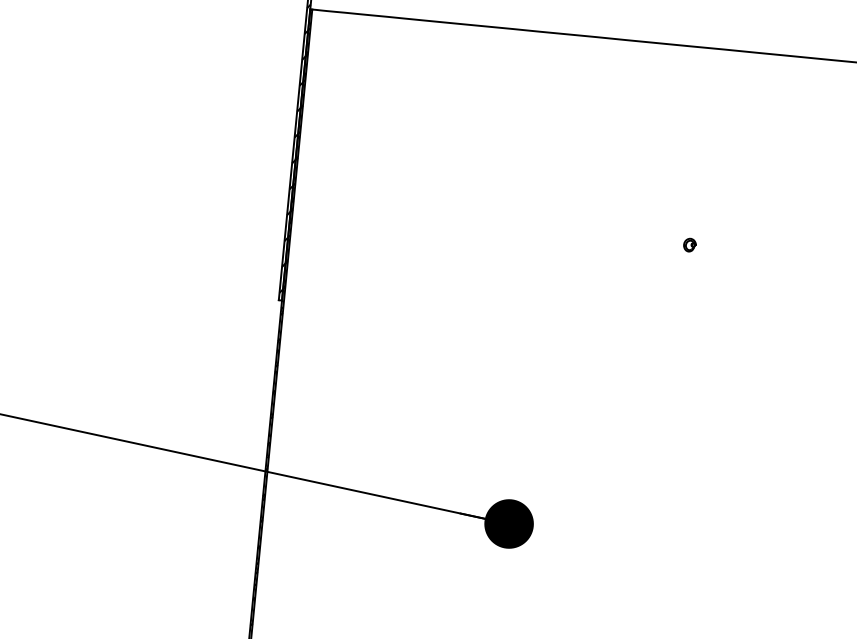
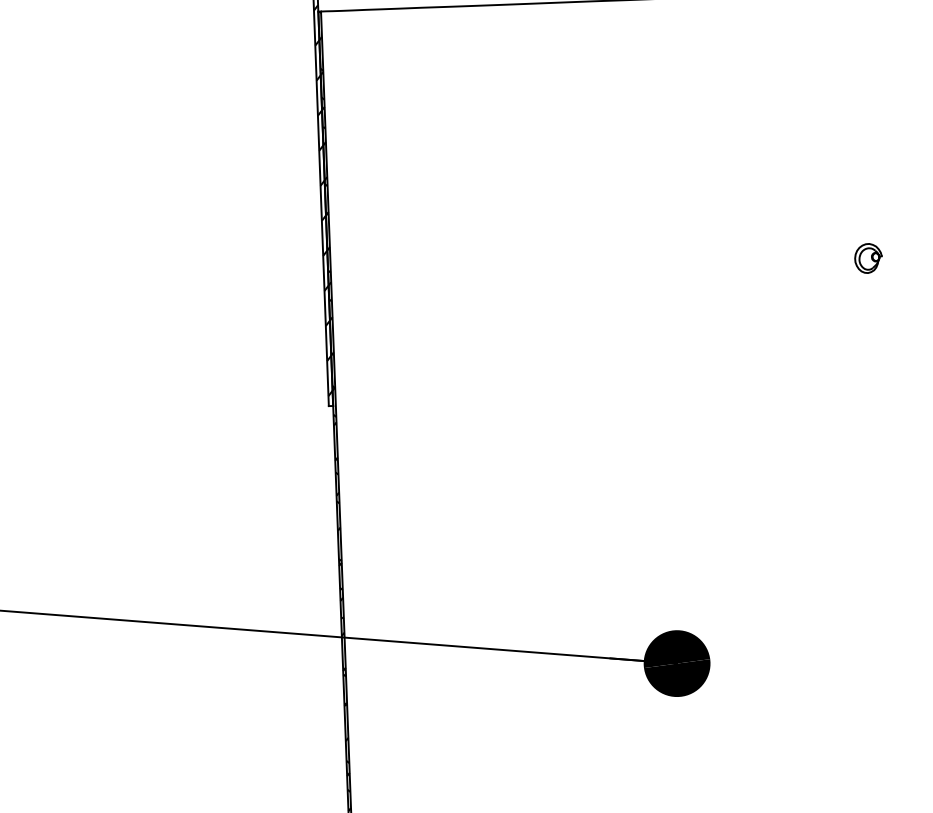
part: (689, 244) -> (867, 257), size x1.67

